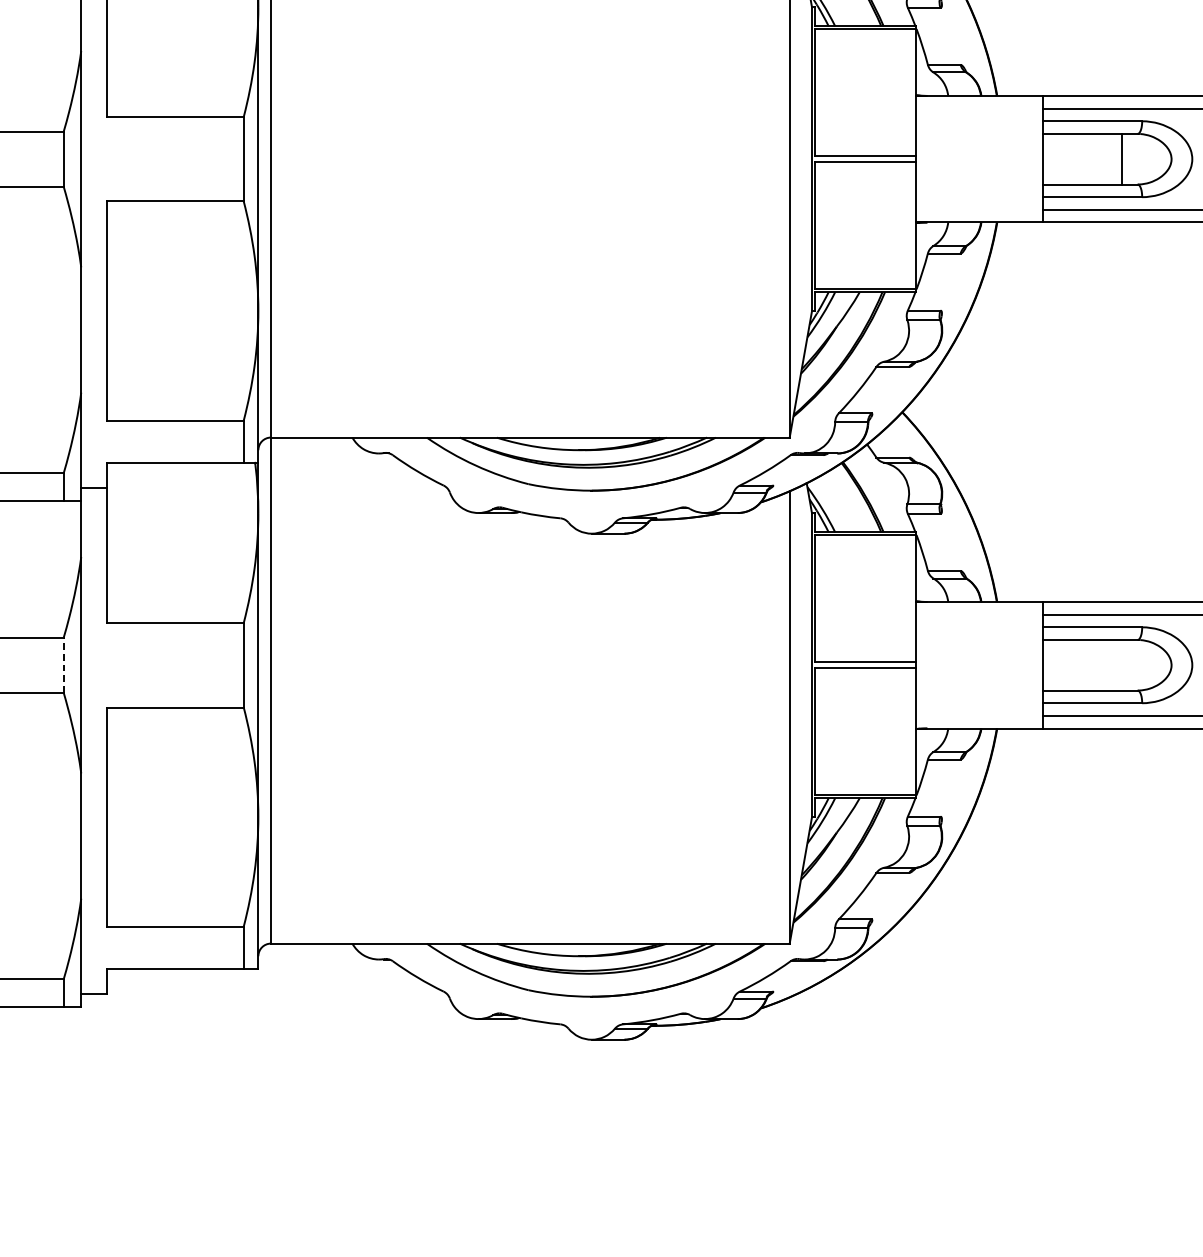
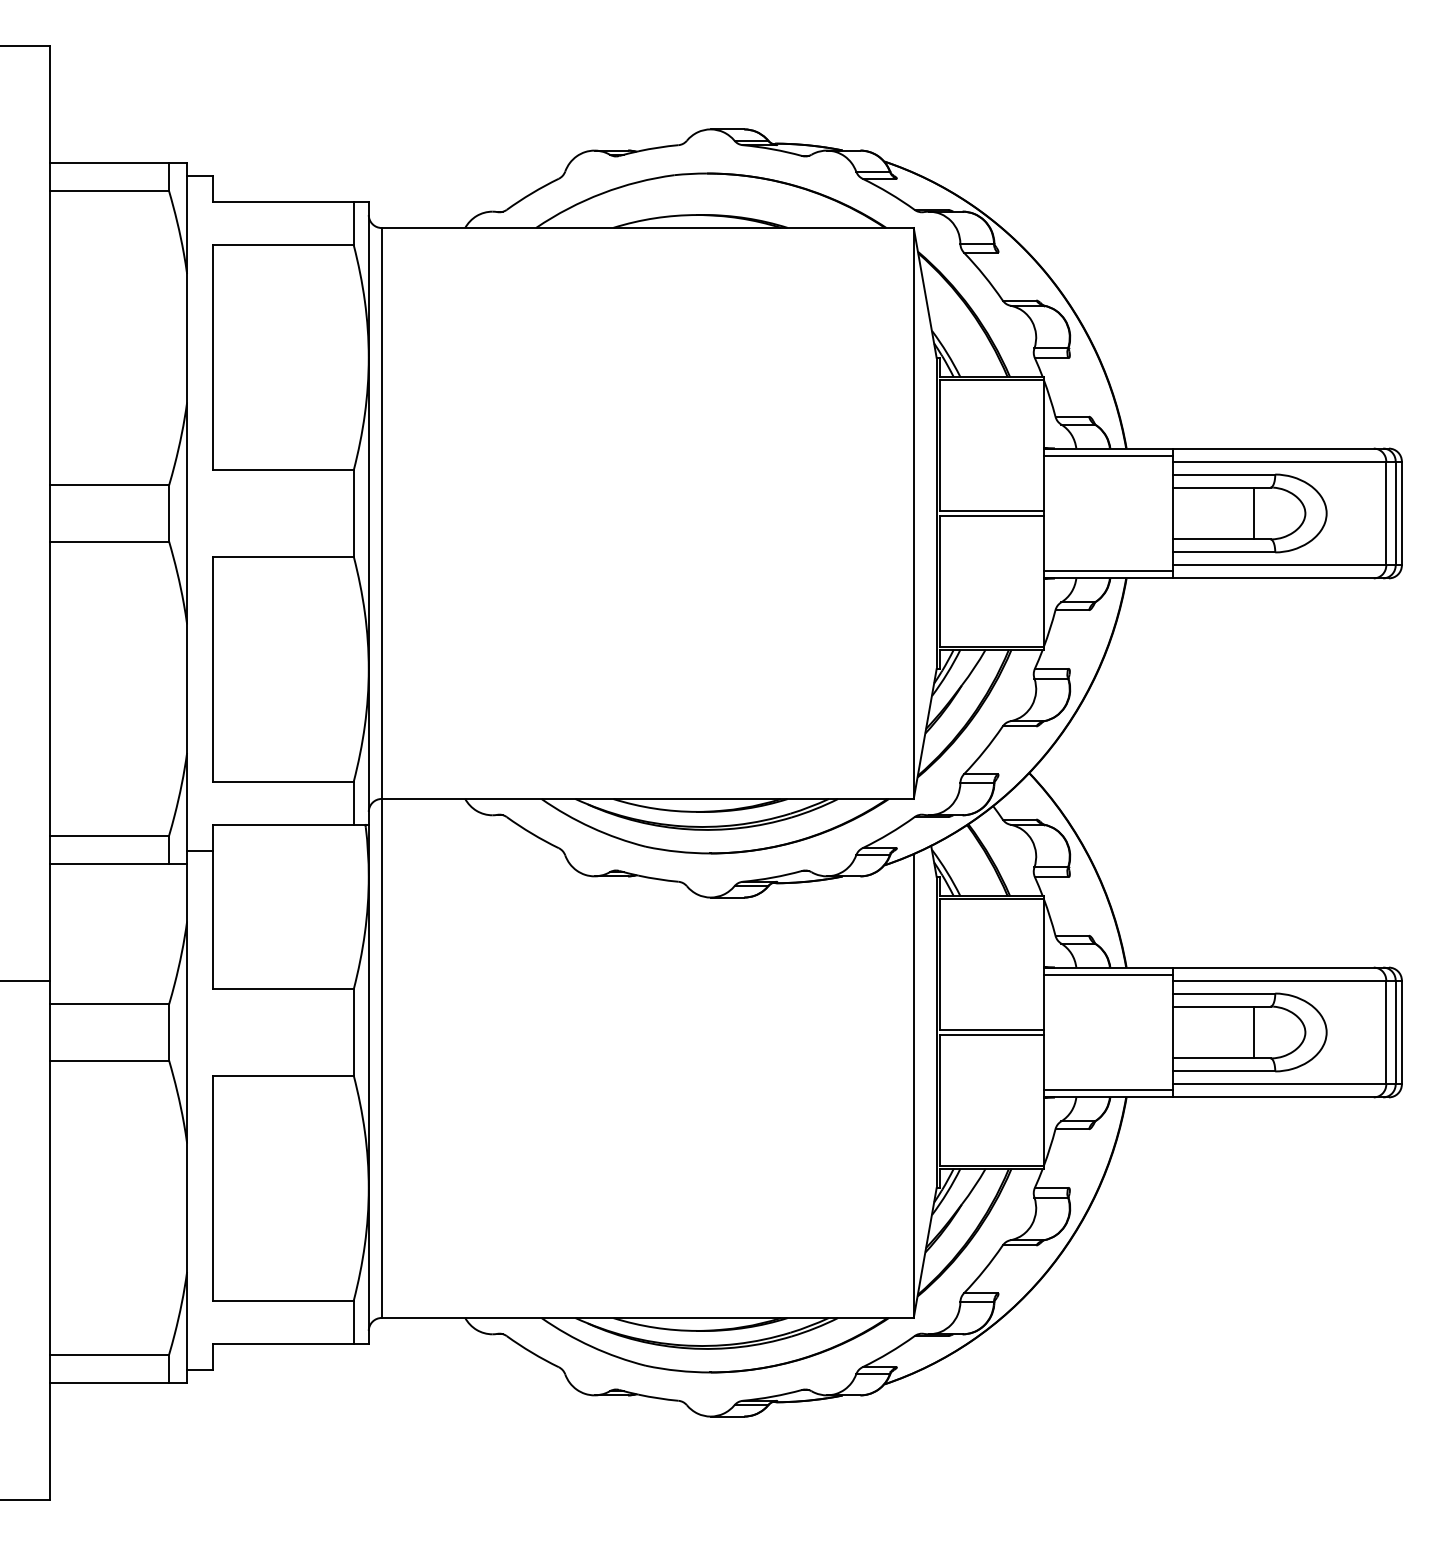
line: (979, 102) -> (1108, 455), added
line: (979, 215) -> (1108, 571), added
line: (979, 608) -> (1108, 974), added
line: (64, 665) -> (169, 1032), dashed -> solid
line: (1121, 665) -> (1254, 1032), added
line: (979, 721) -> (1108, 1090), added

